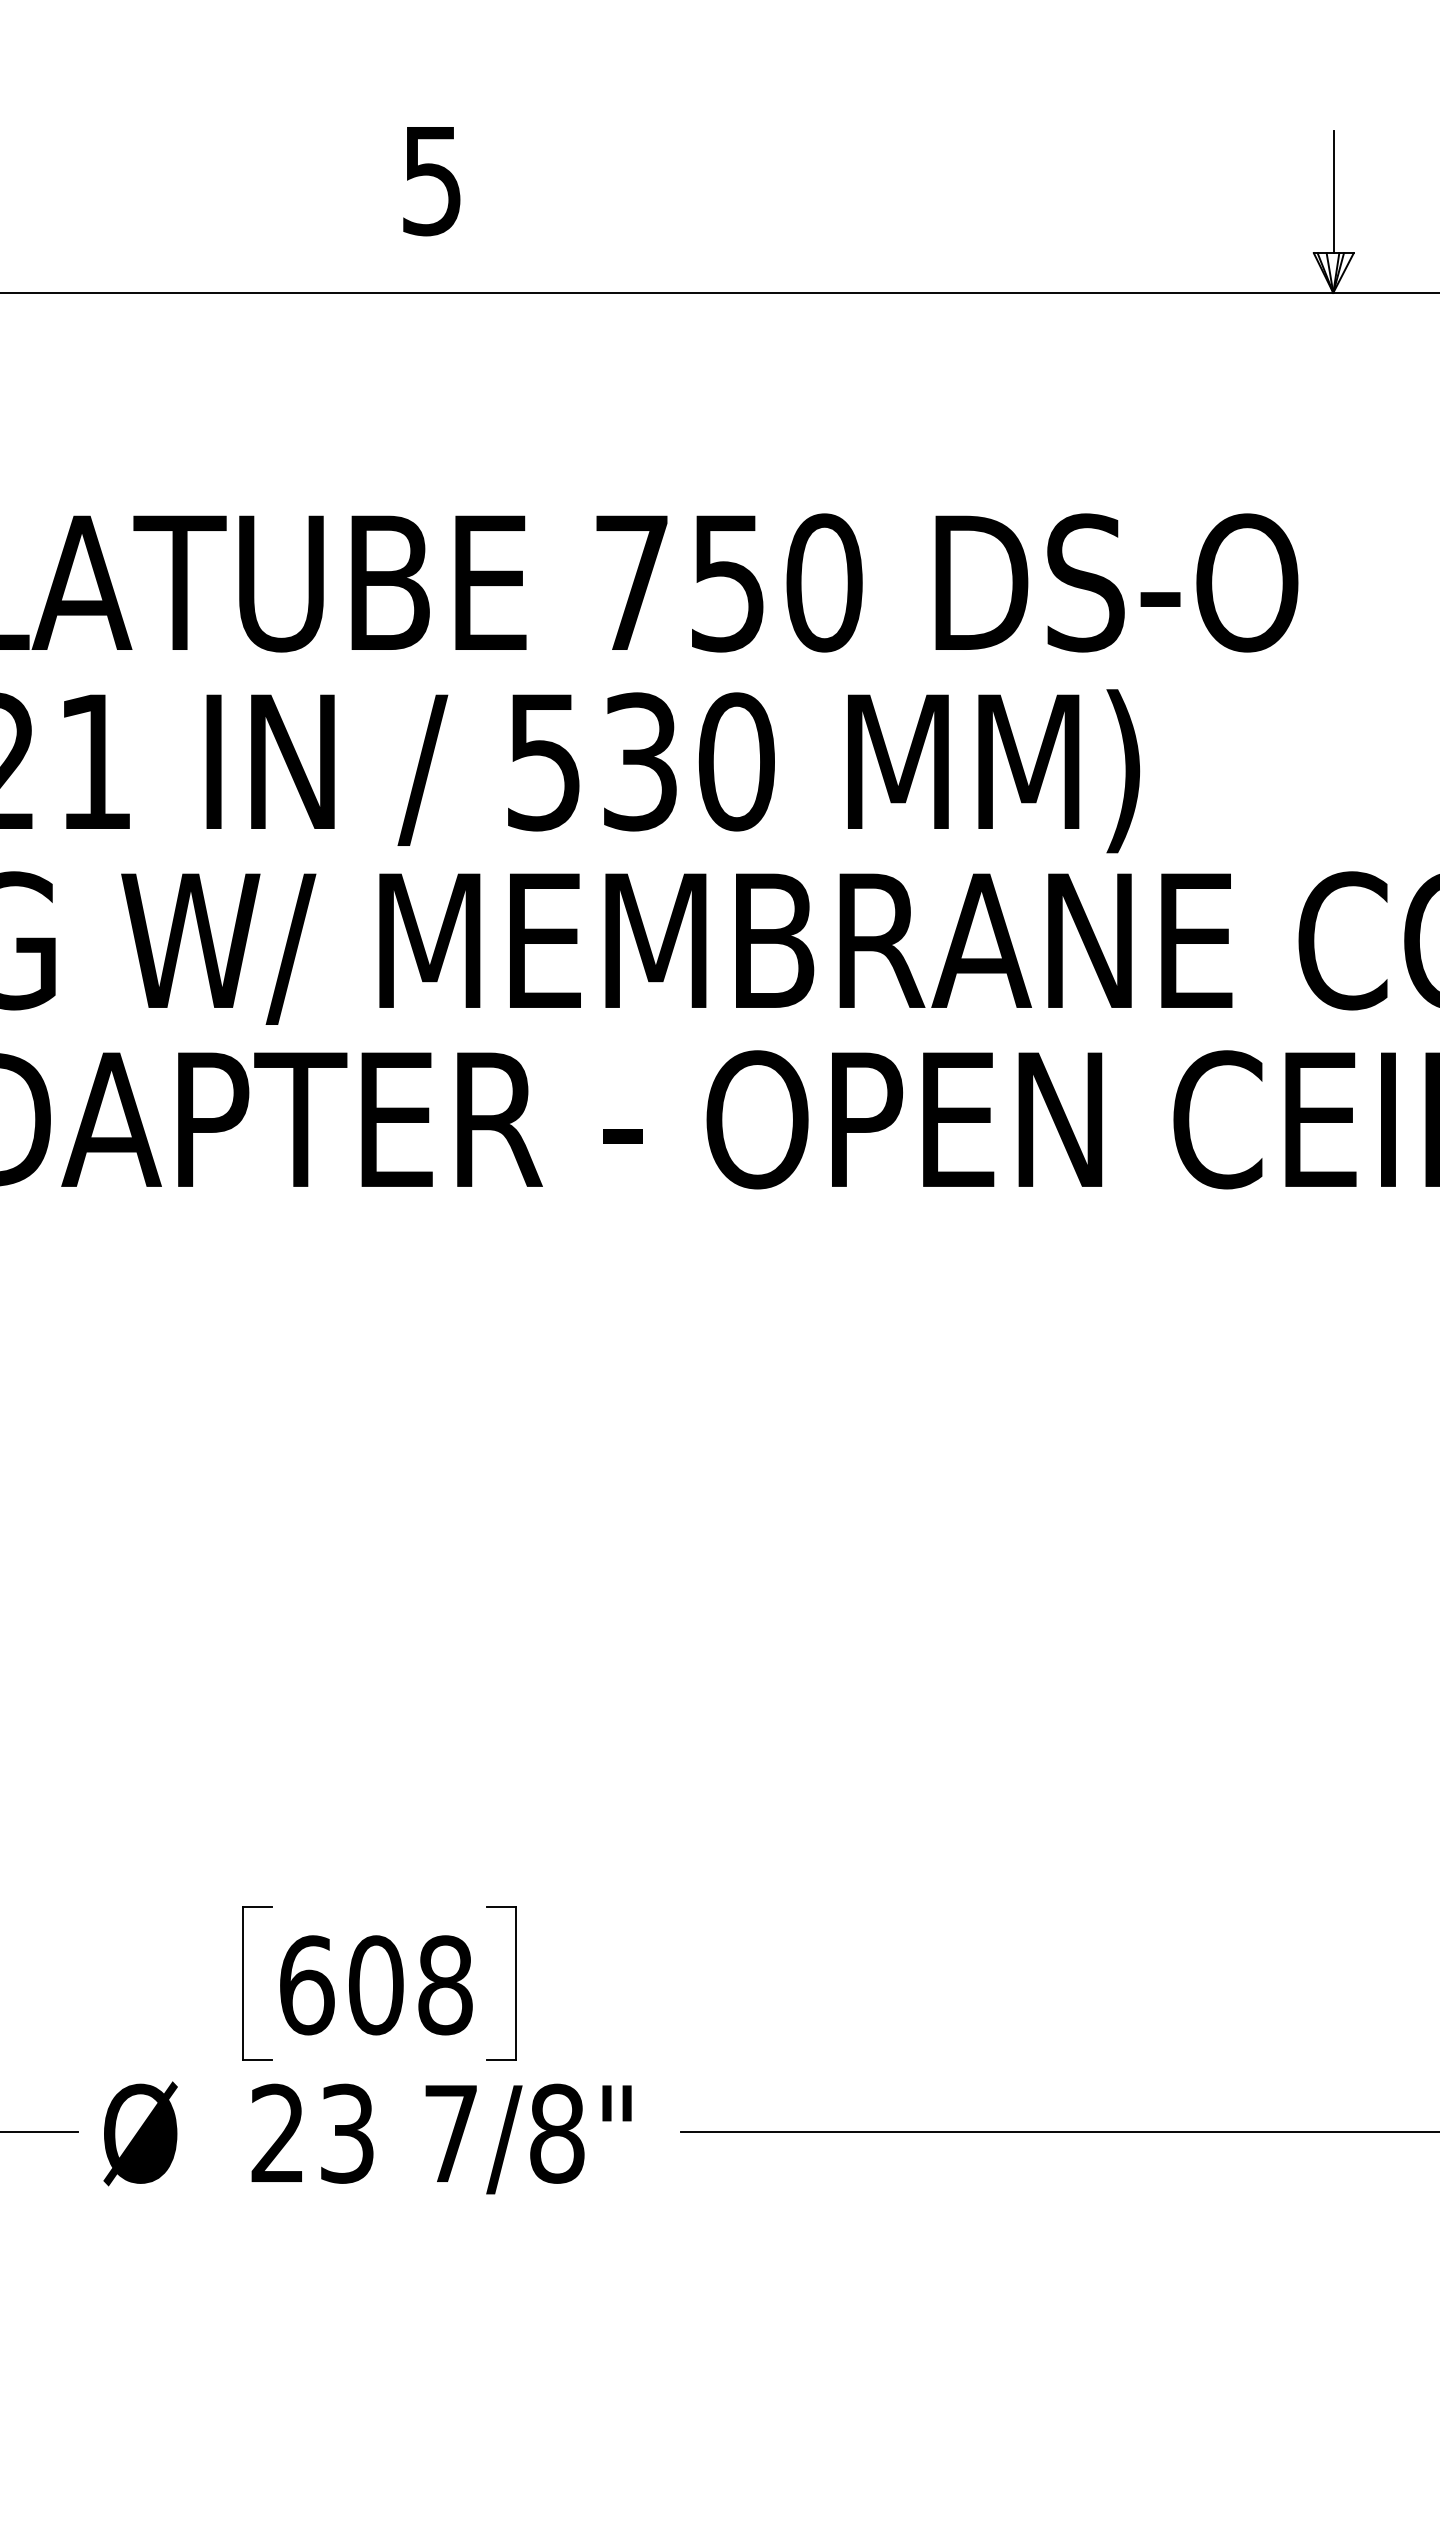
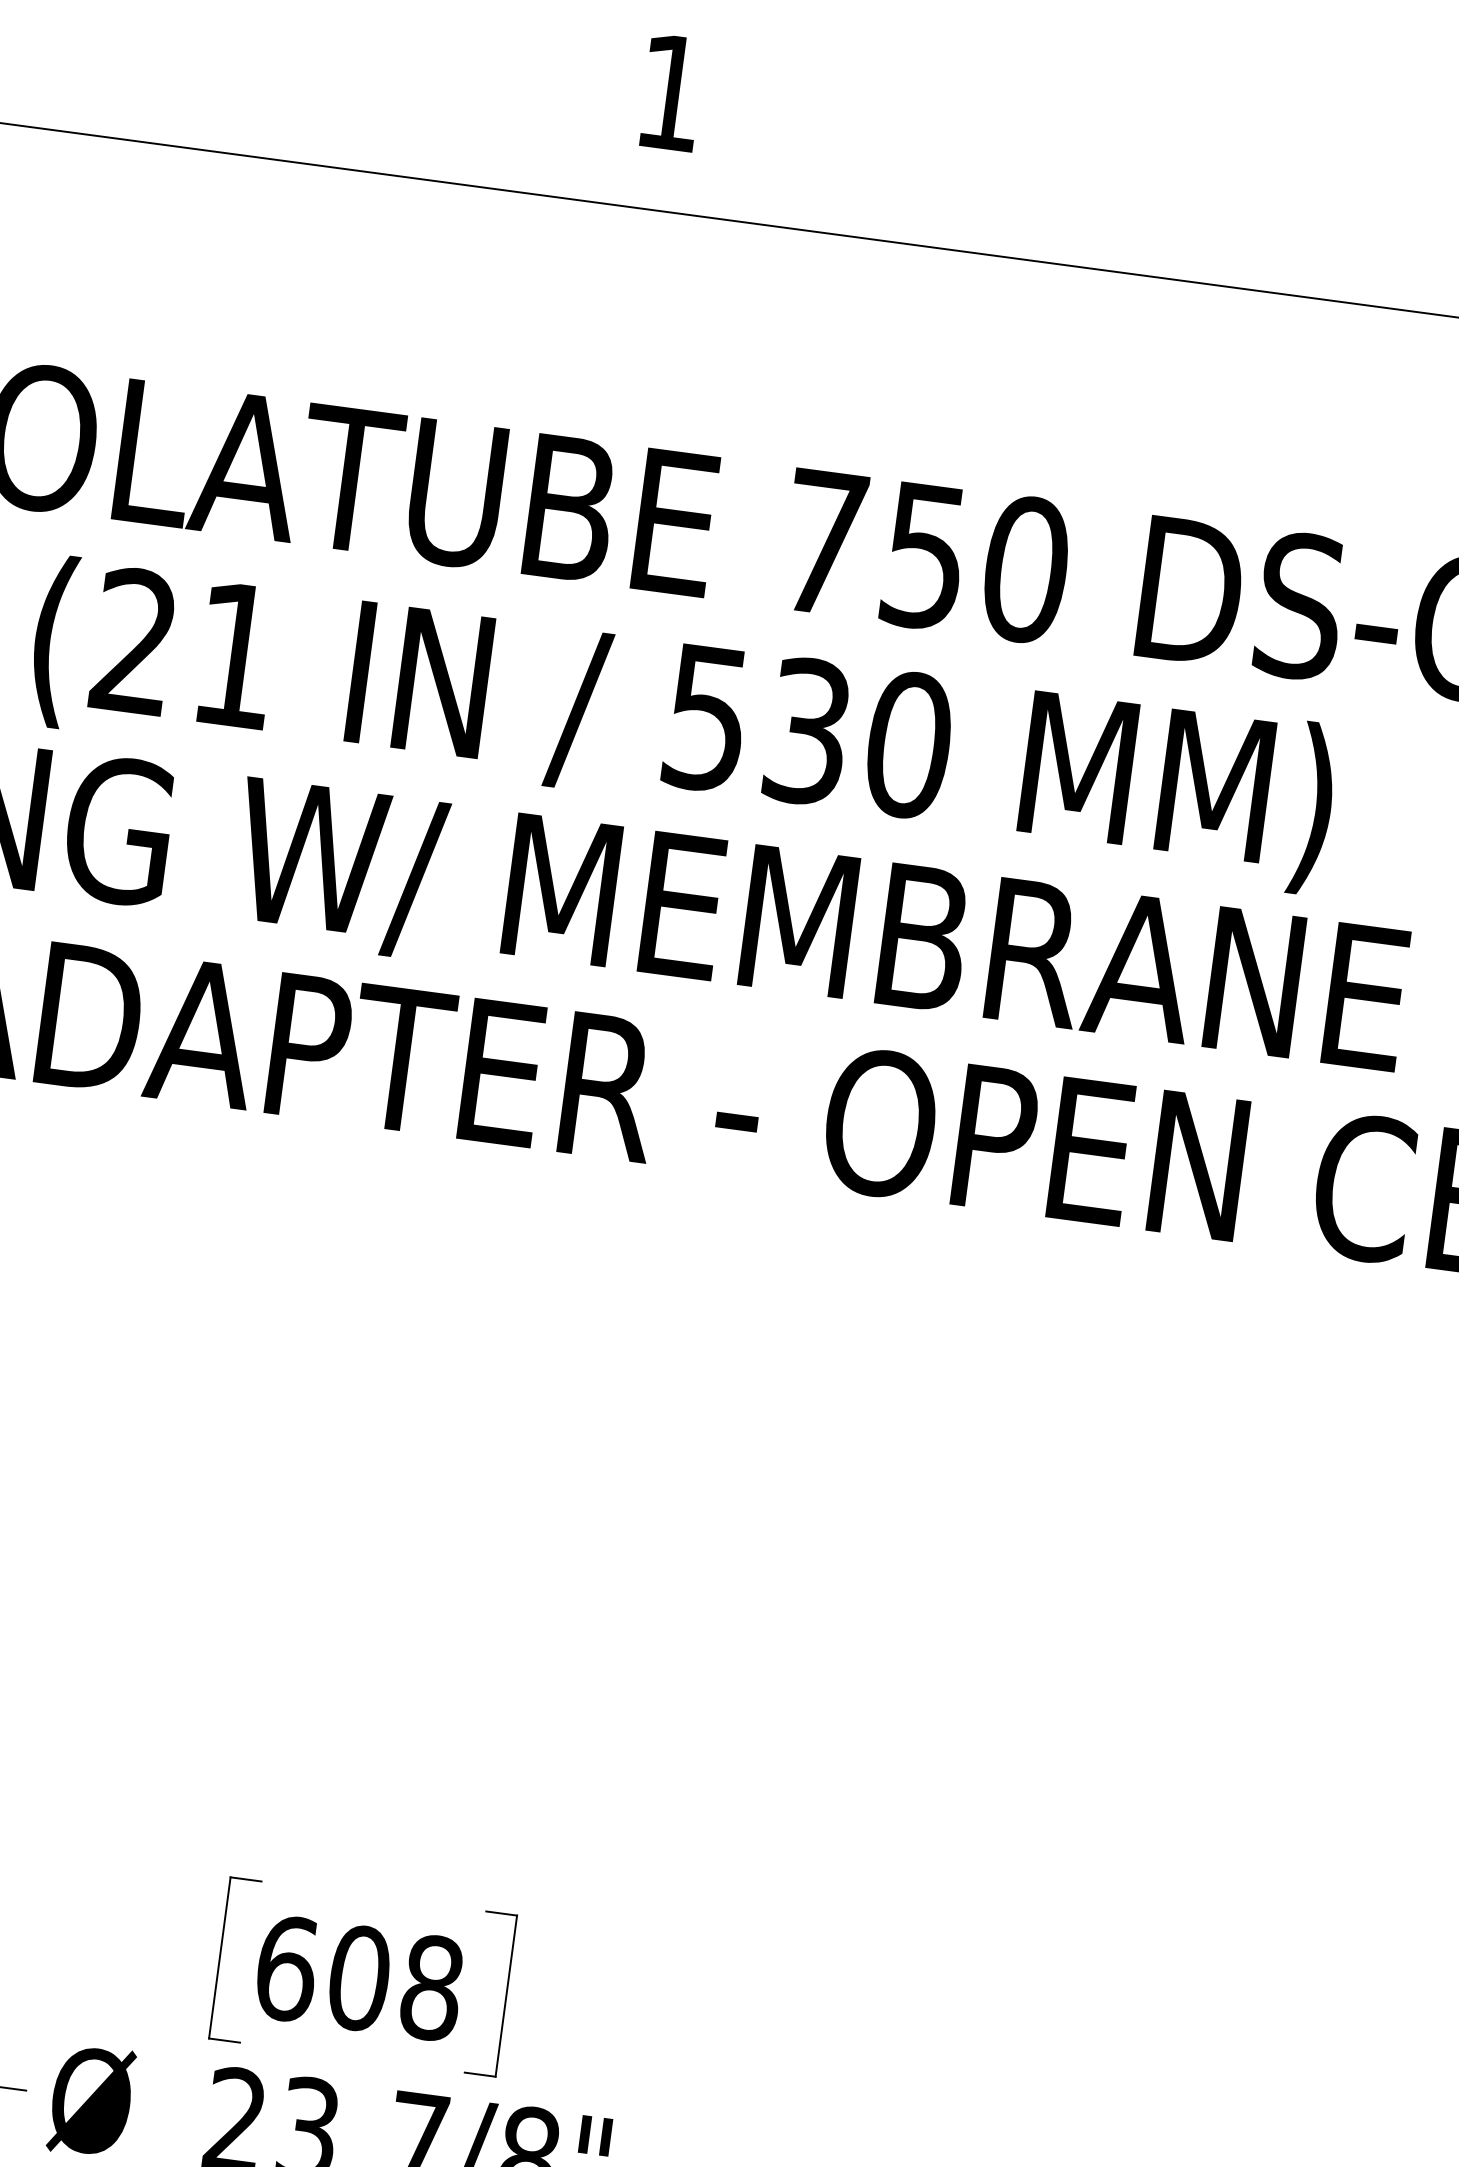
text: (431, 181) -> (669, 93), 5 -> 1

